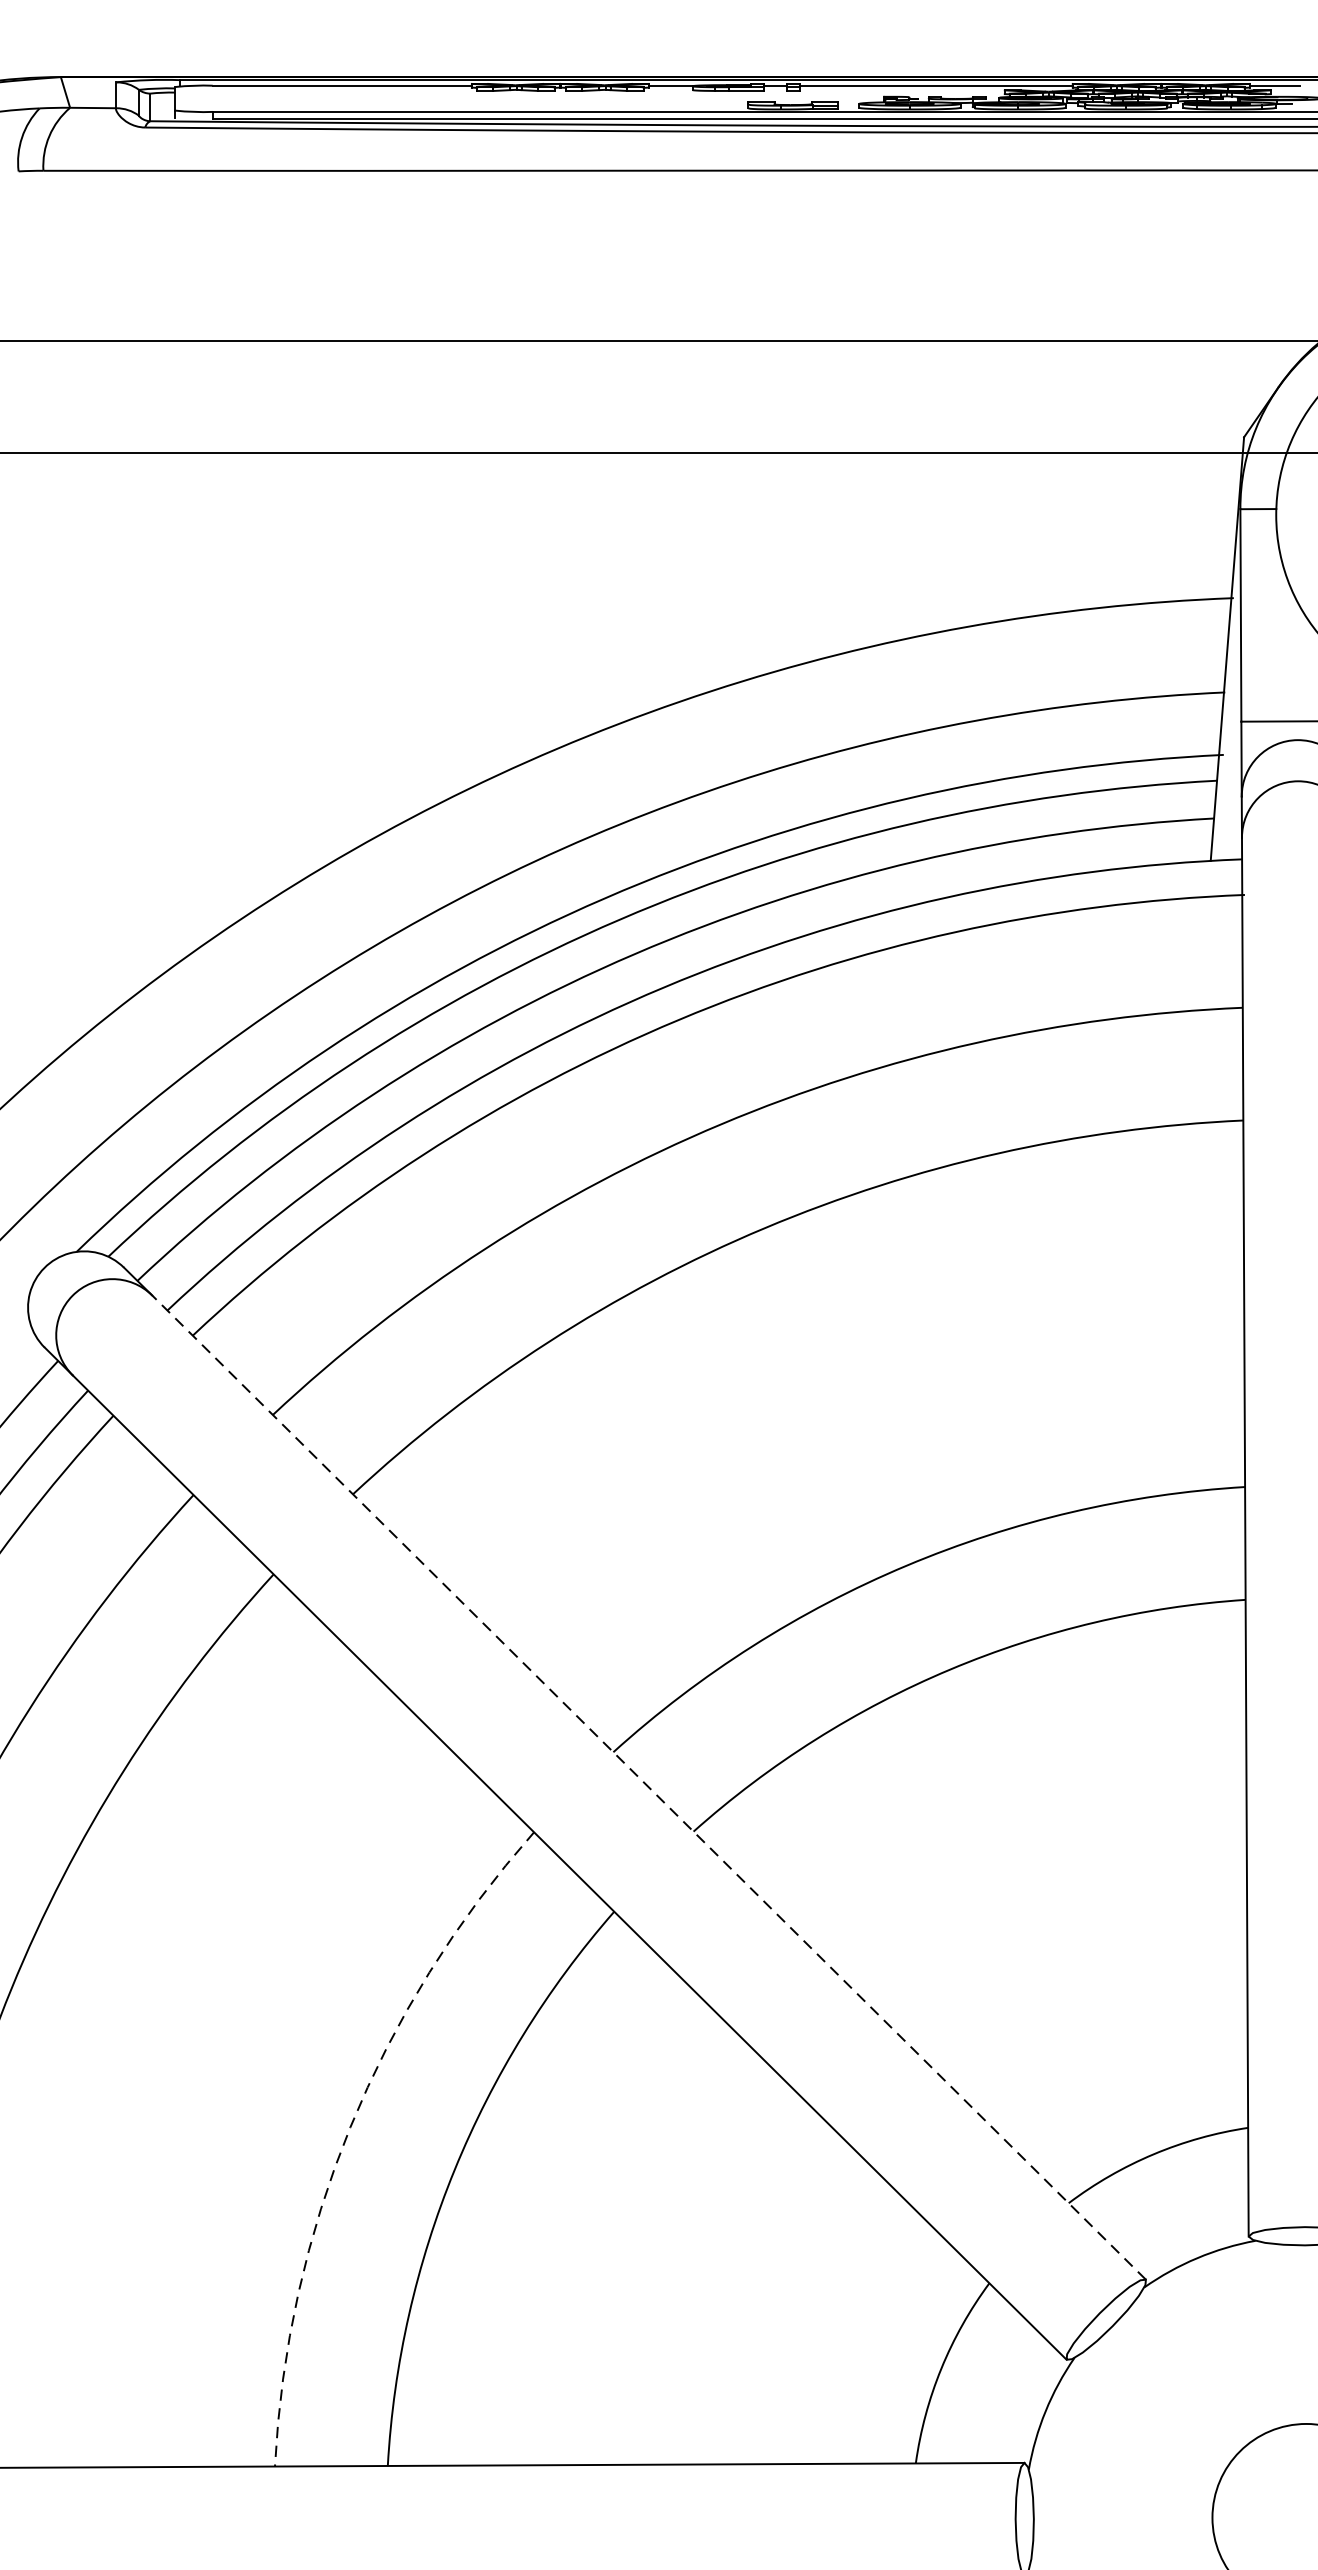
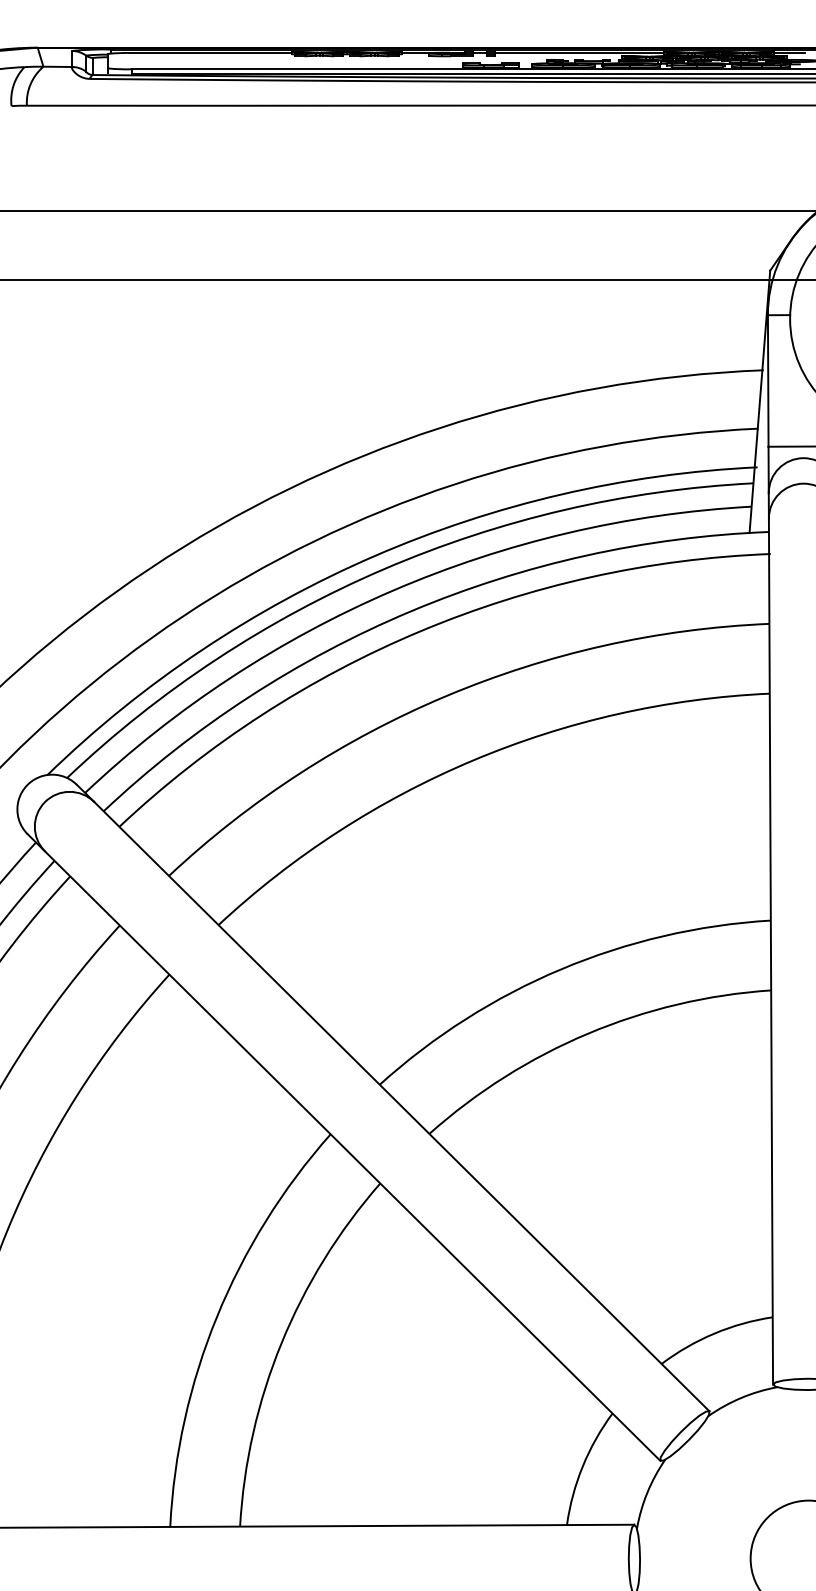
line: (648, 1787) -> (401, 1106), dashed -> solid
arc: (349, 2126) -> (216, 1316), dashed -> solid

